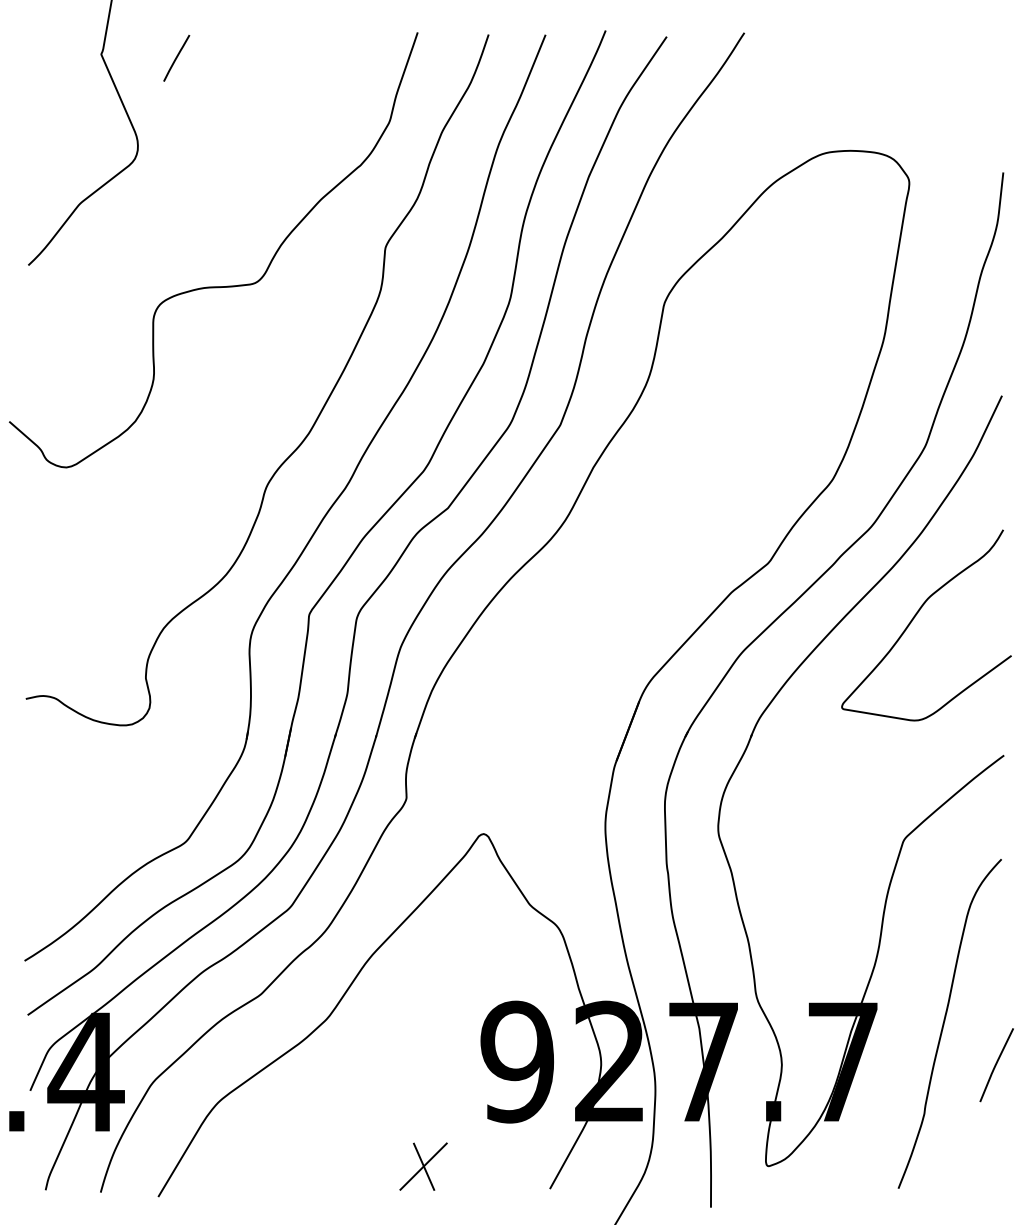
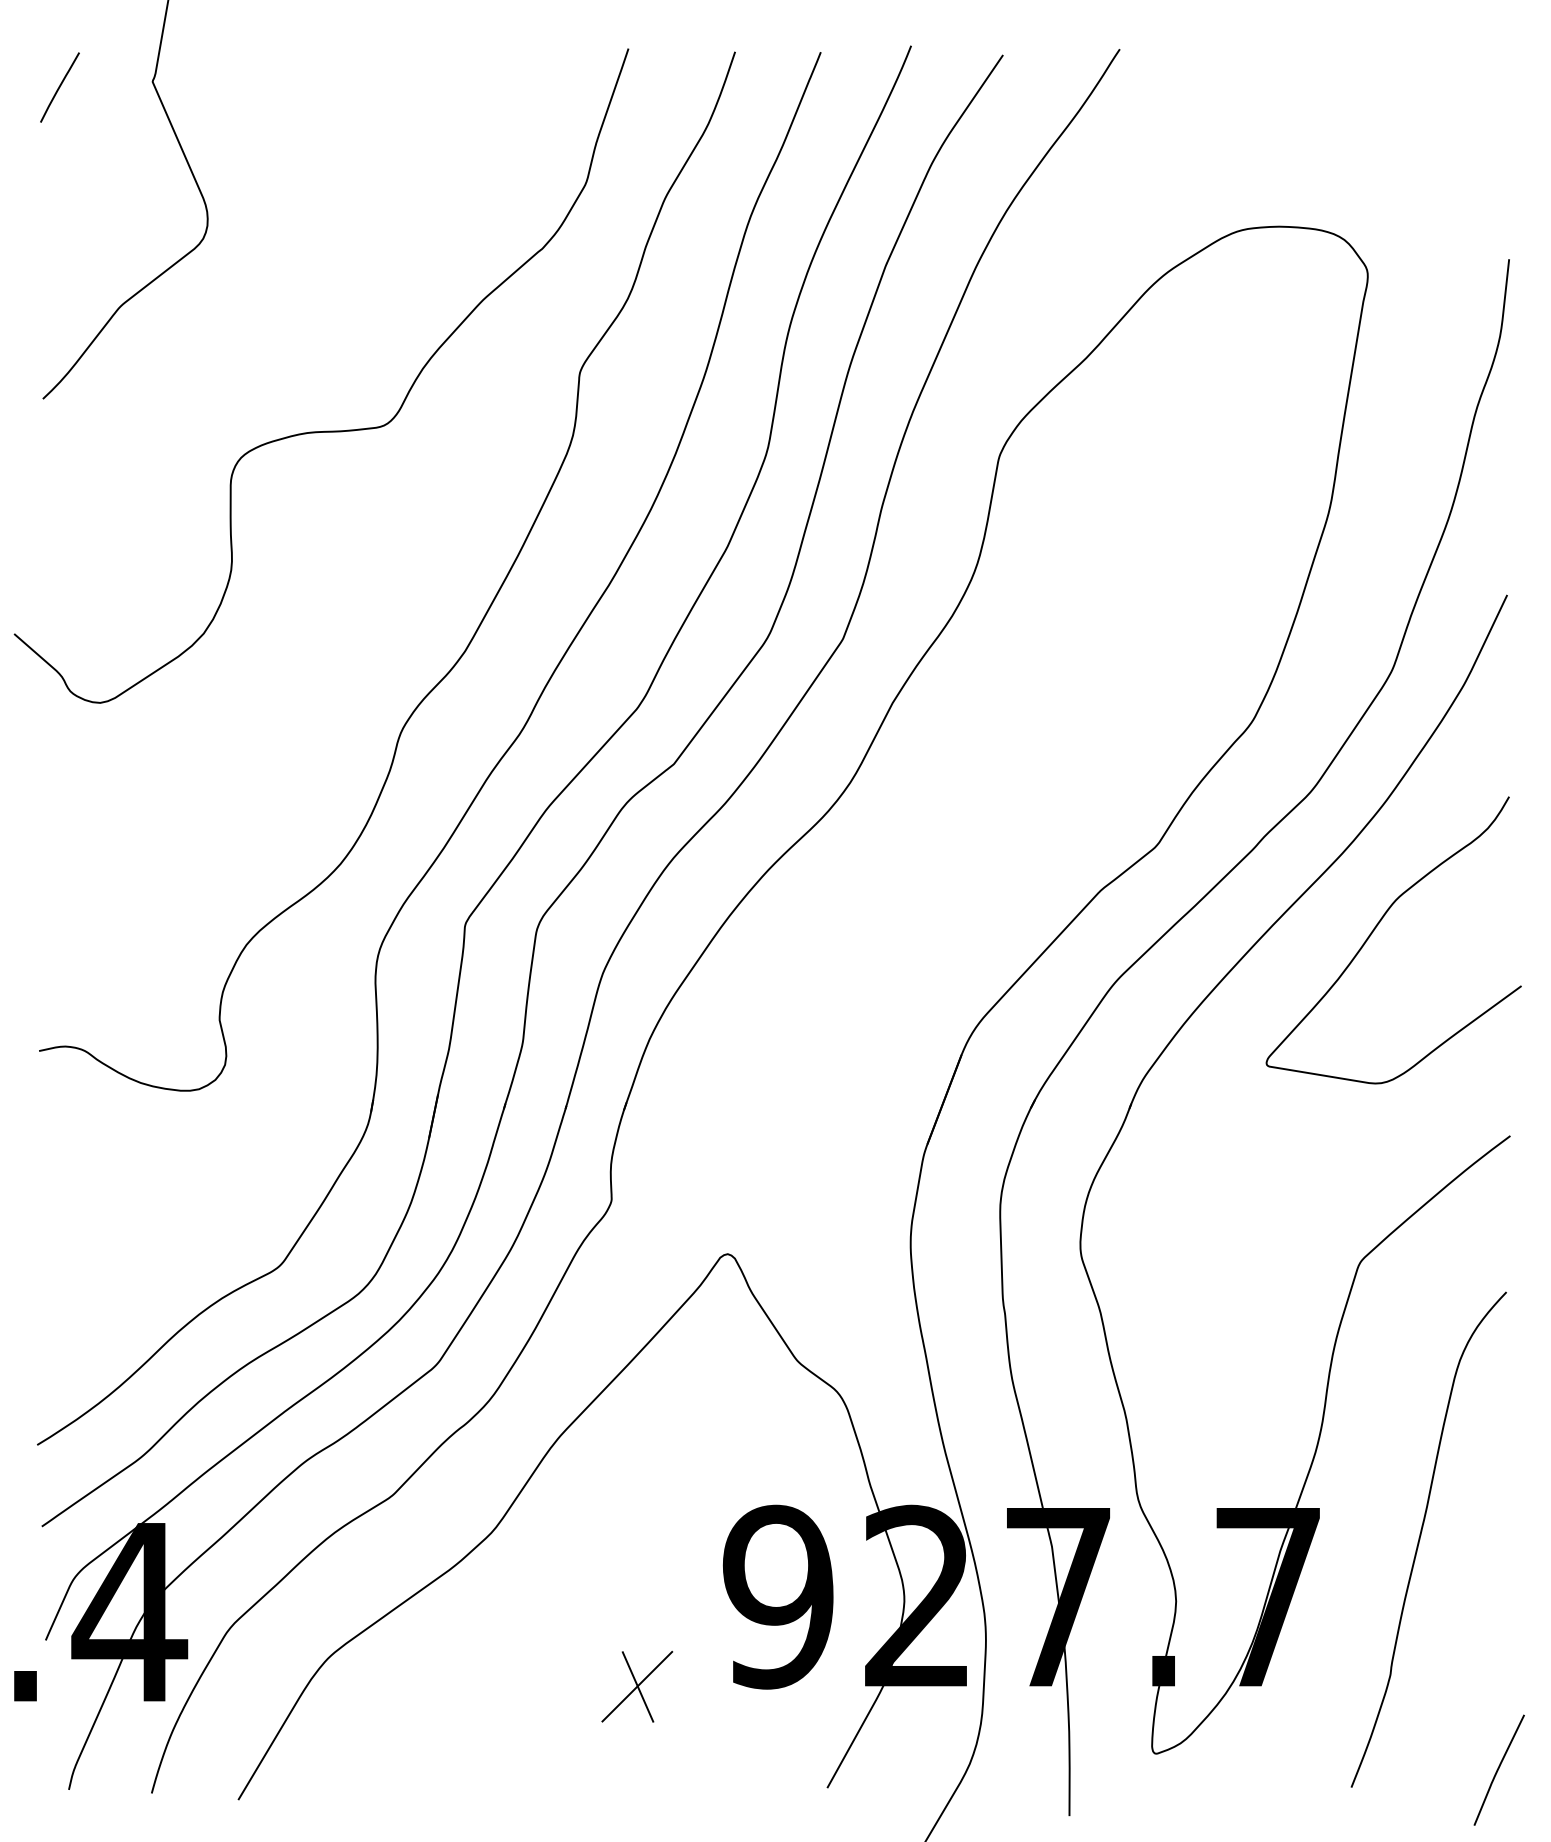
line: (176, 57) -> (59, 86), moved
curve: (996, 1065) -> (1498, 1770), moved
part: (423, 1166) -> (637, 1686), moved

